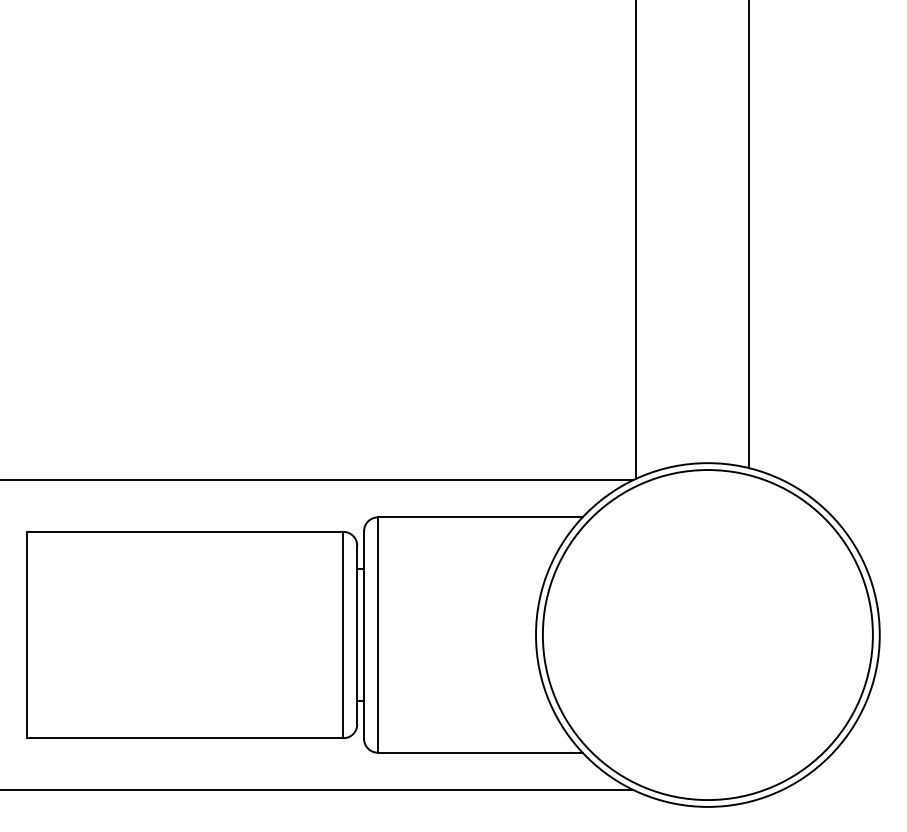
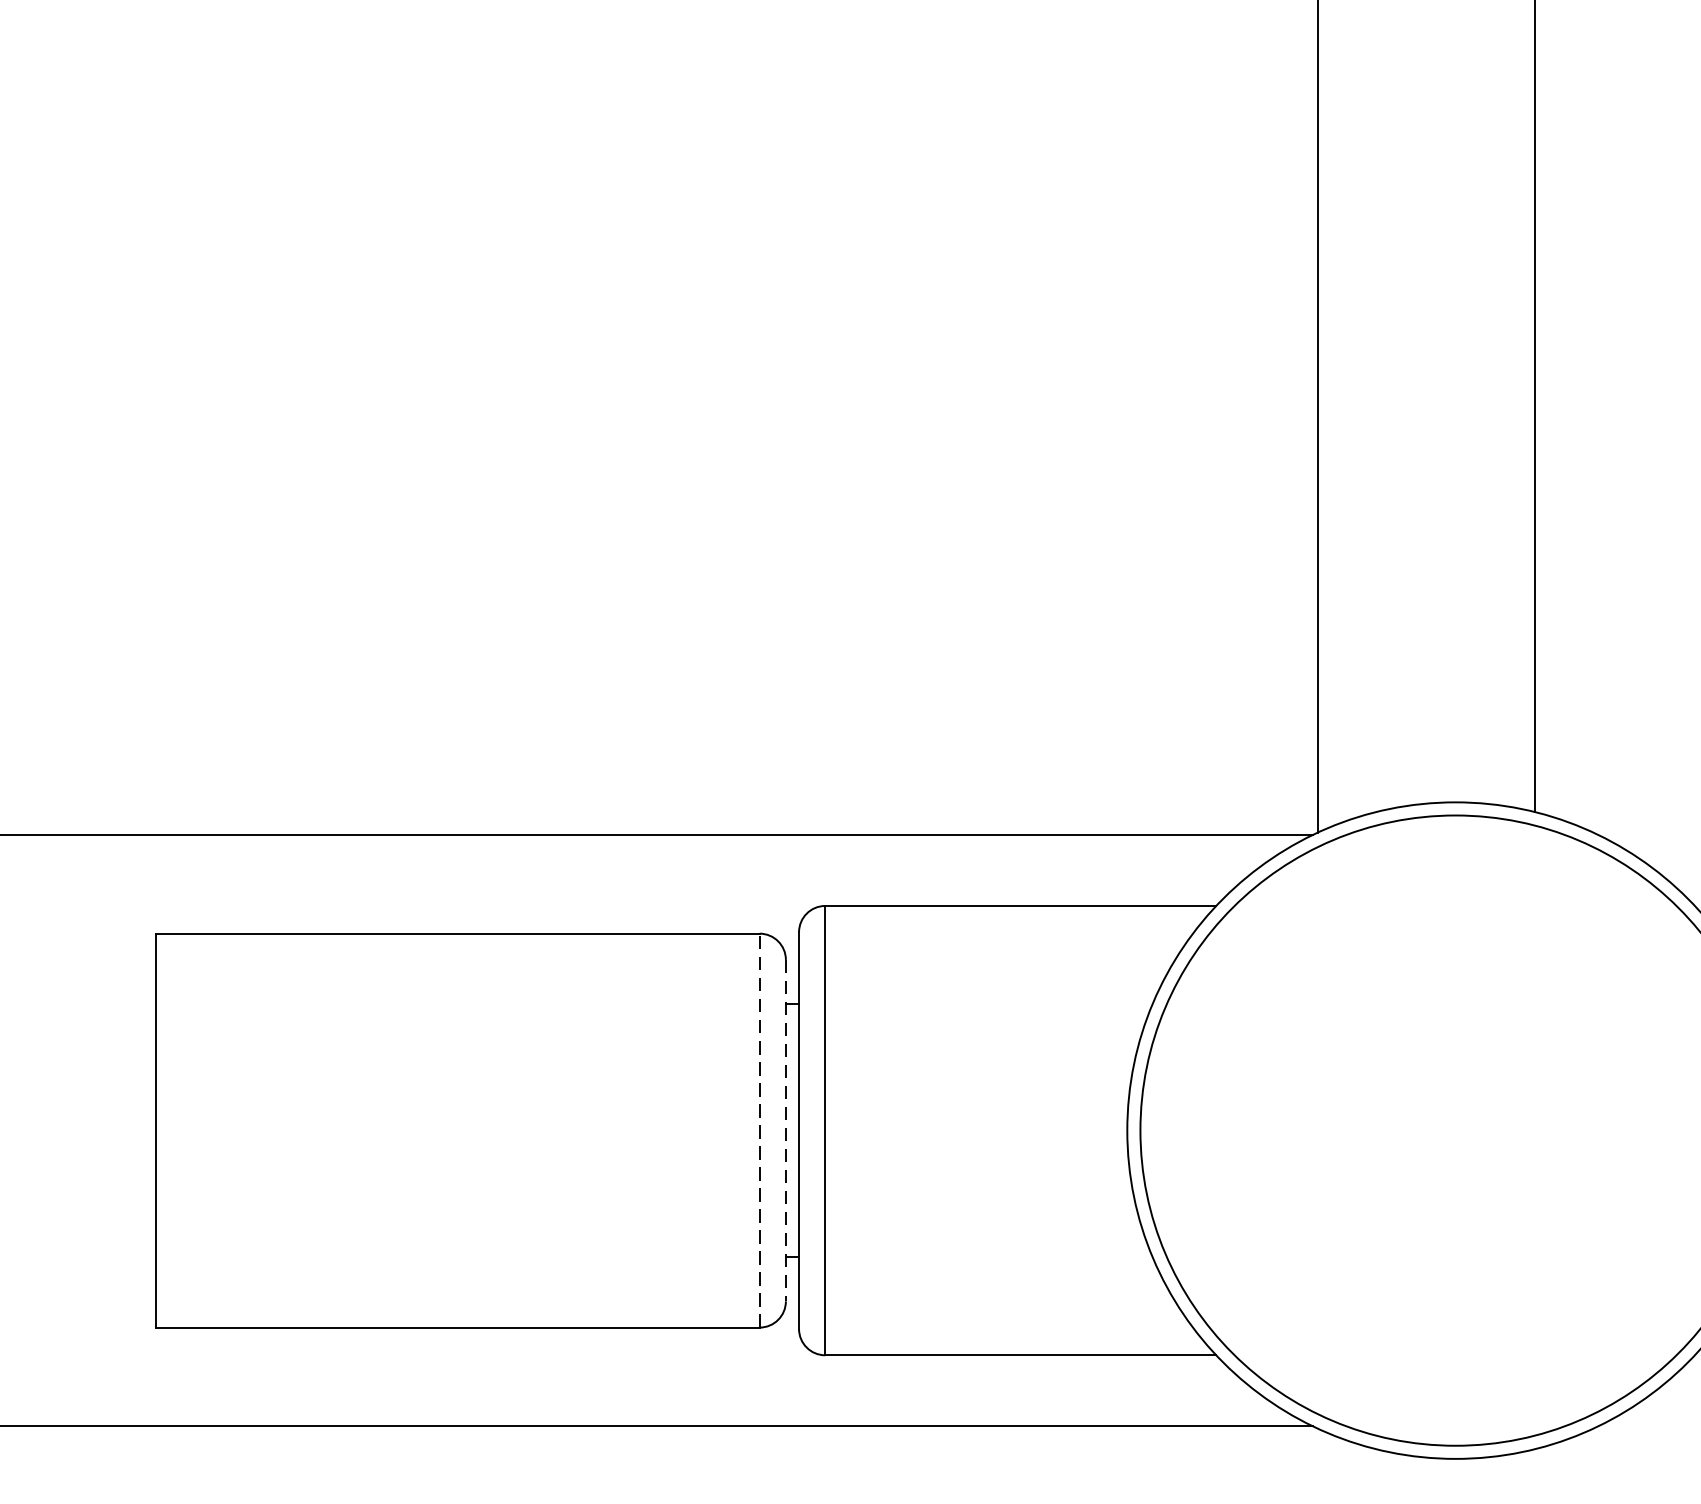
line: (343, 634) -> (759, 1129), solid -> dashed
line: (357, 635) -> (786, 1131), solid -> dashed

